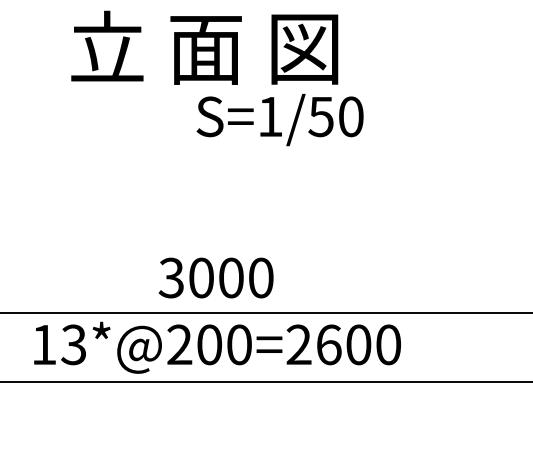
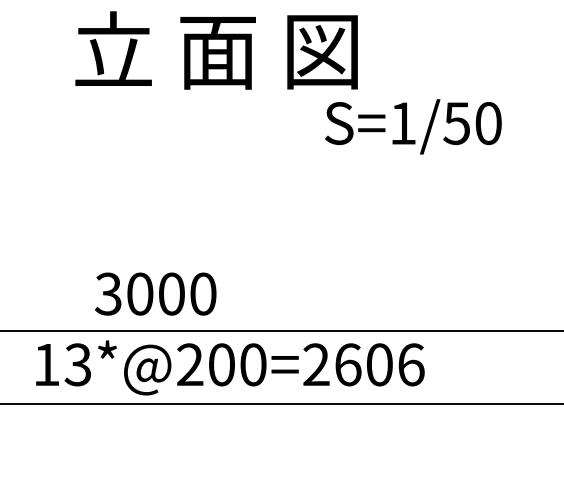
text: (280, 119) -> (413, 126), moved
text: (215, 277) -> (155, 293), moved
text: (388, 344) -> (411, 364), 13*@200=2600 -> 13*@200=2606

